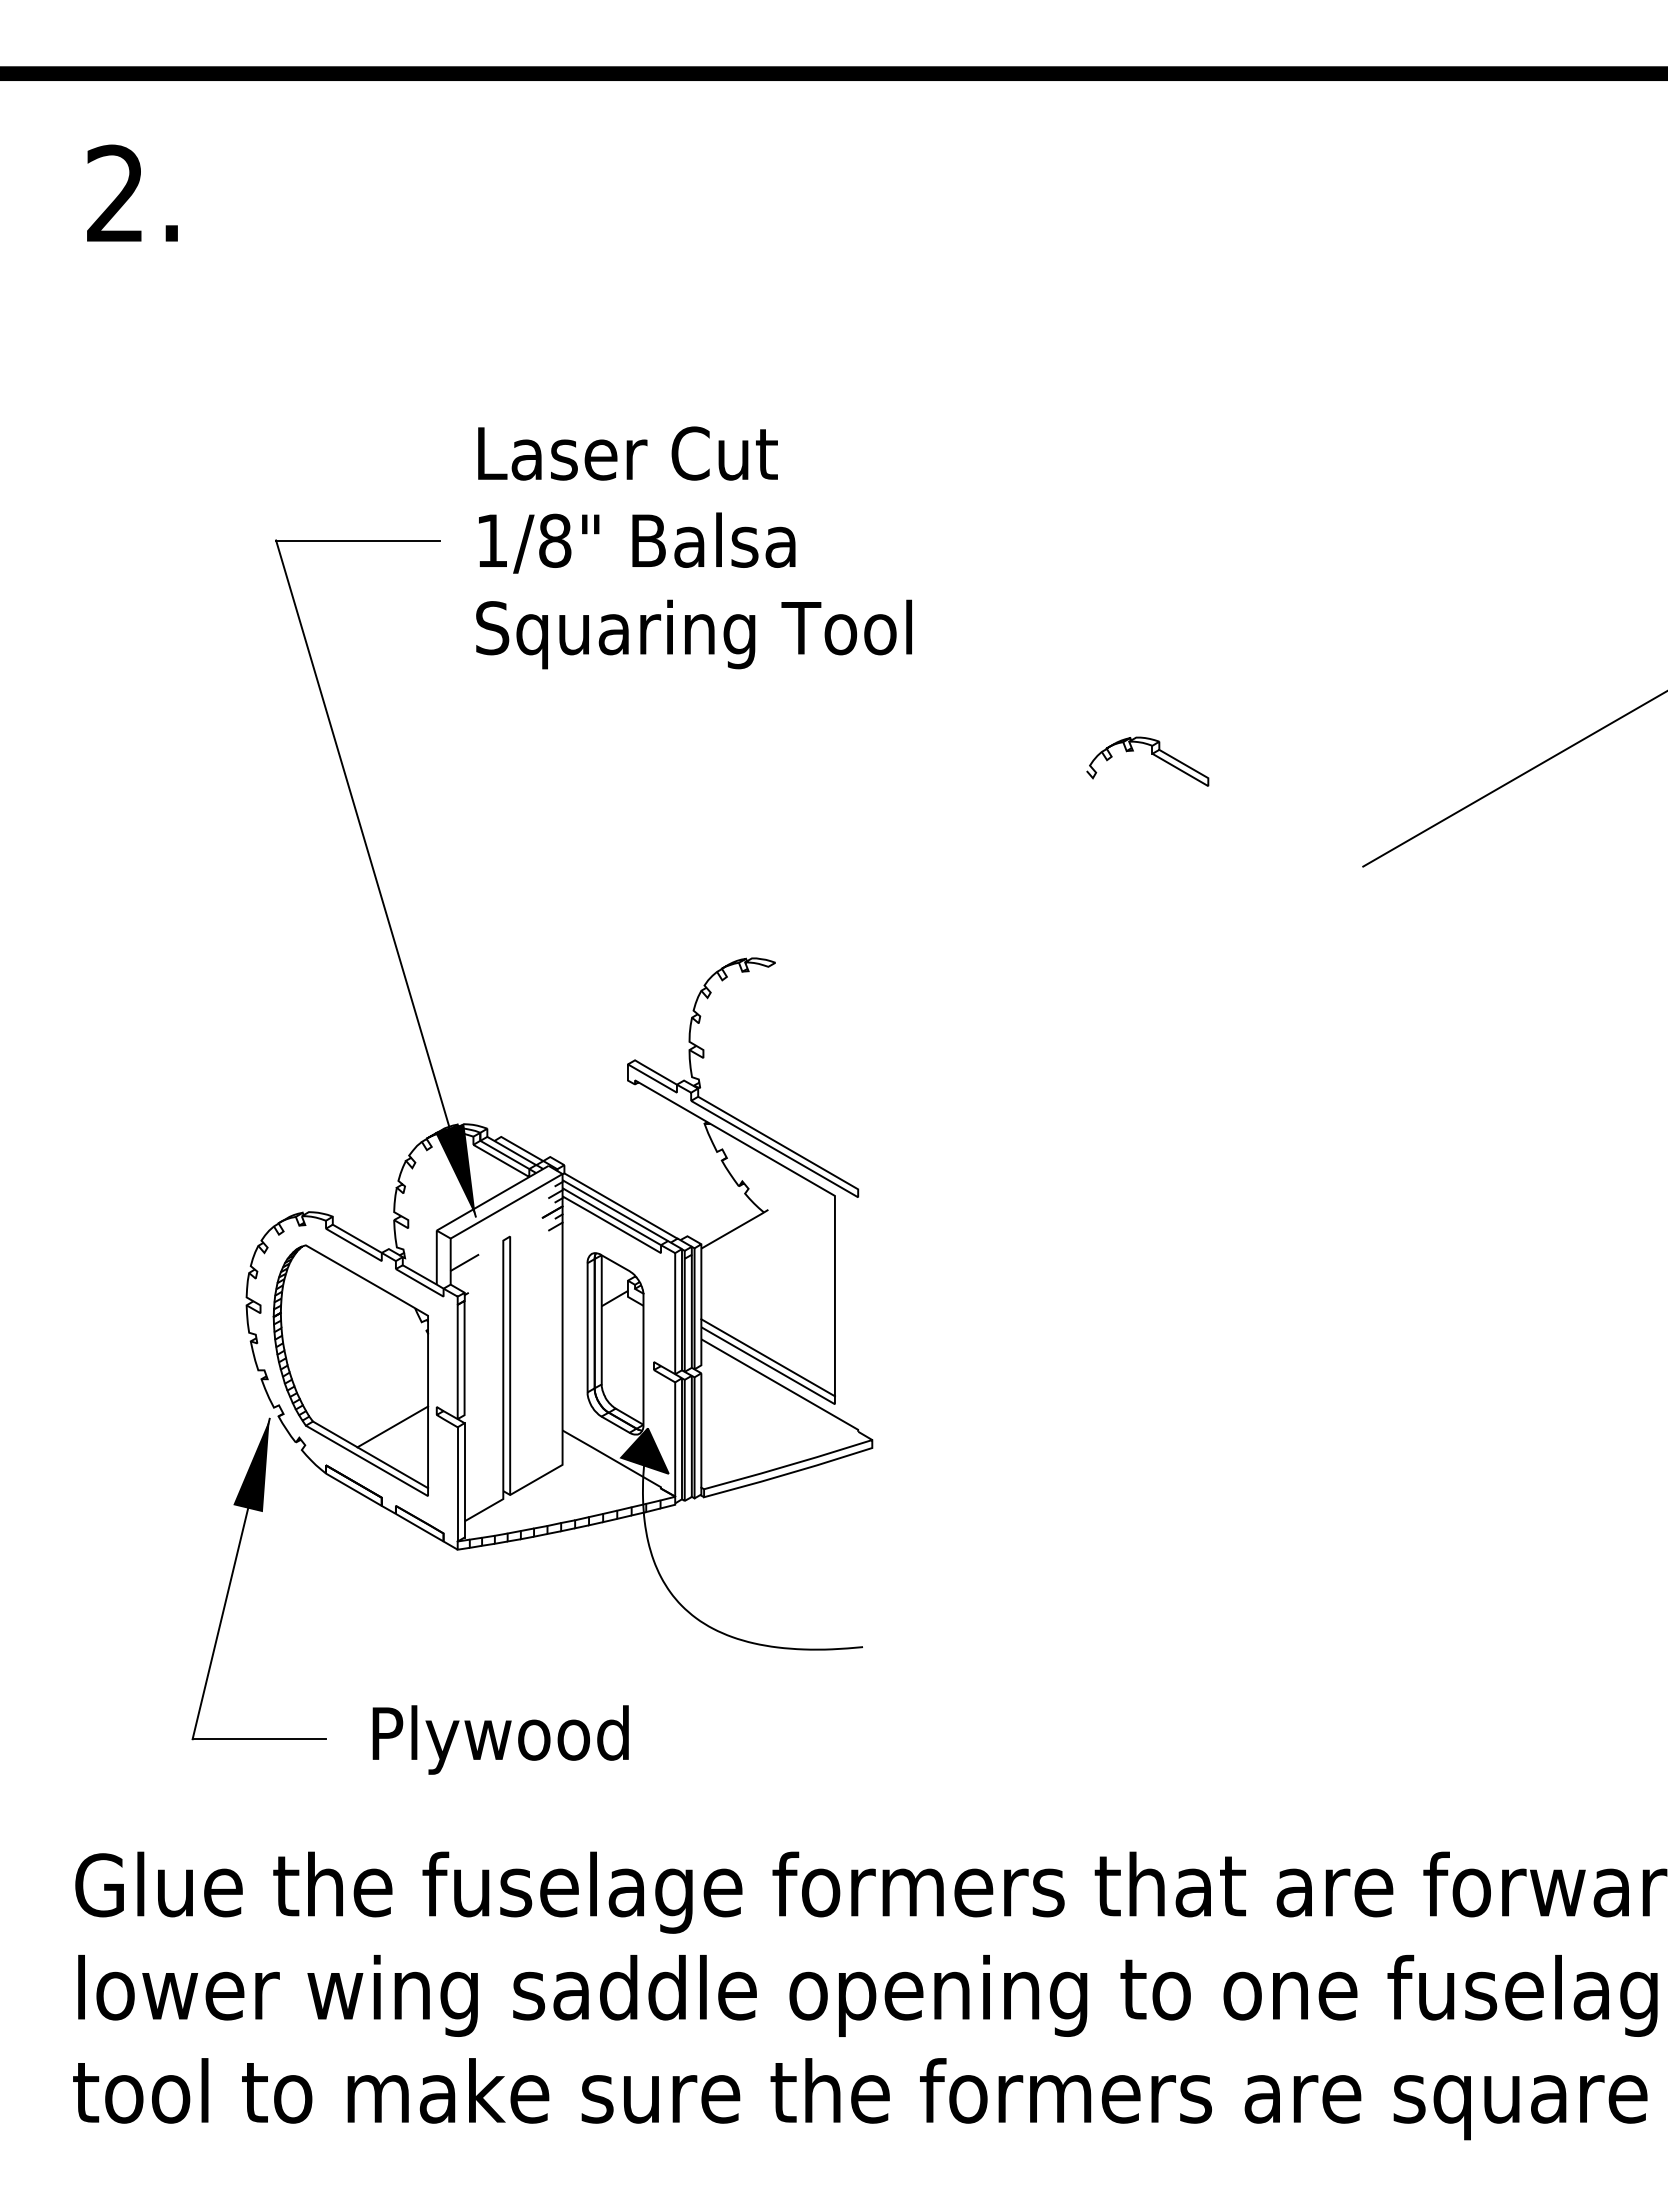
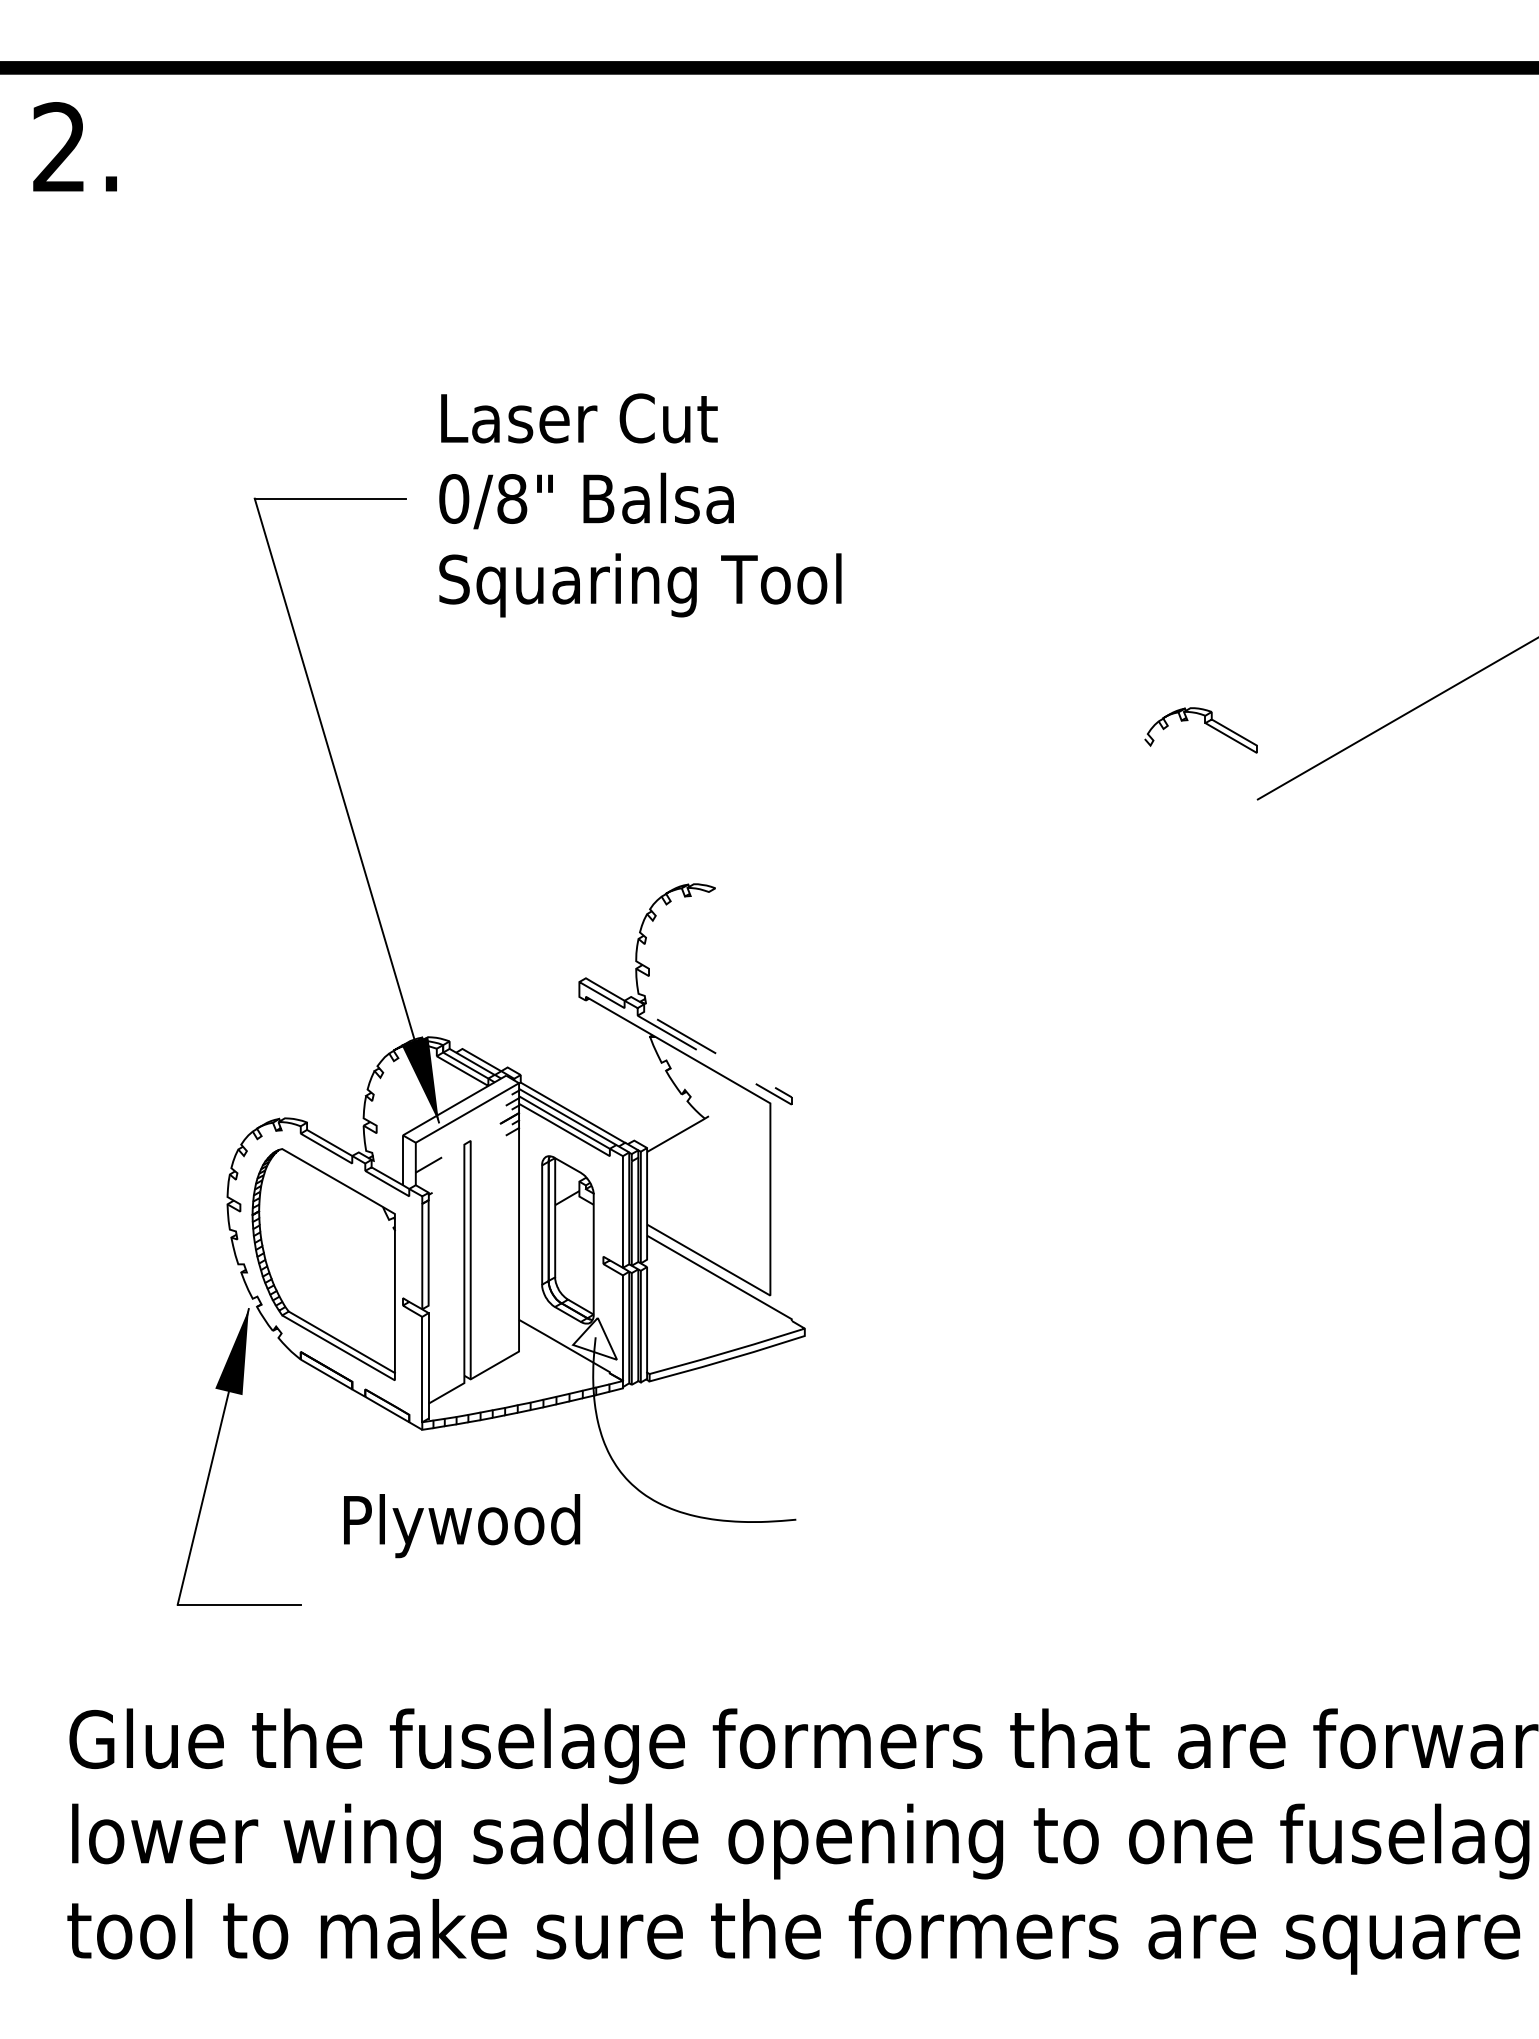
text: (132, 192) -> (75, 146), moved
text: (492, 540) -> (454, 498), 1/8" -> 0/8"
part: (1151, 754) -> (1204, 723), moved
line: (858, 1197) -> (792, 1104), solid -> dashed
line: (767, 1357) -> (708, 1252), removed
line: (392, 1426) -> (362, 1316), removed
fill: (644, 1450) -> (594, 1338), removed
text: (500, 1739) -> (461, 1525), moved

